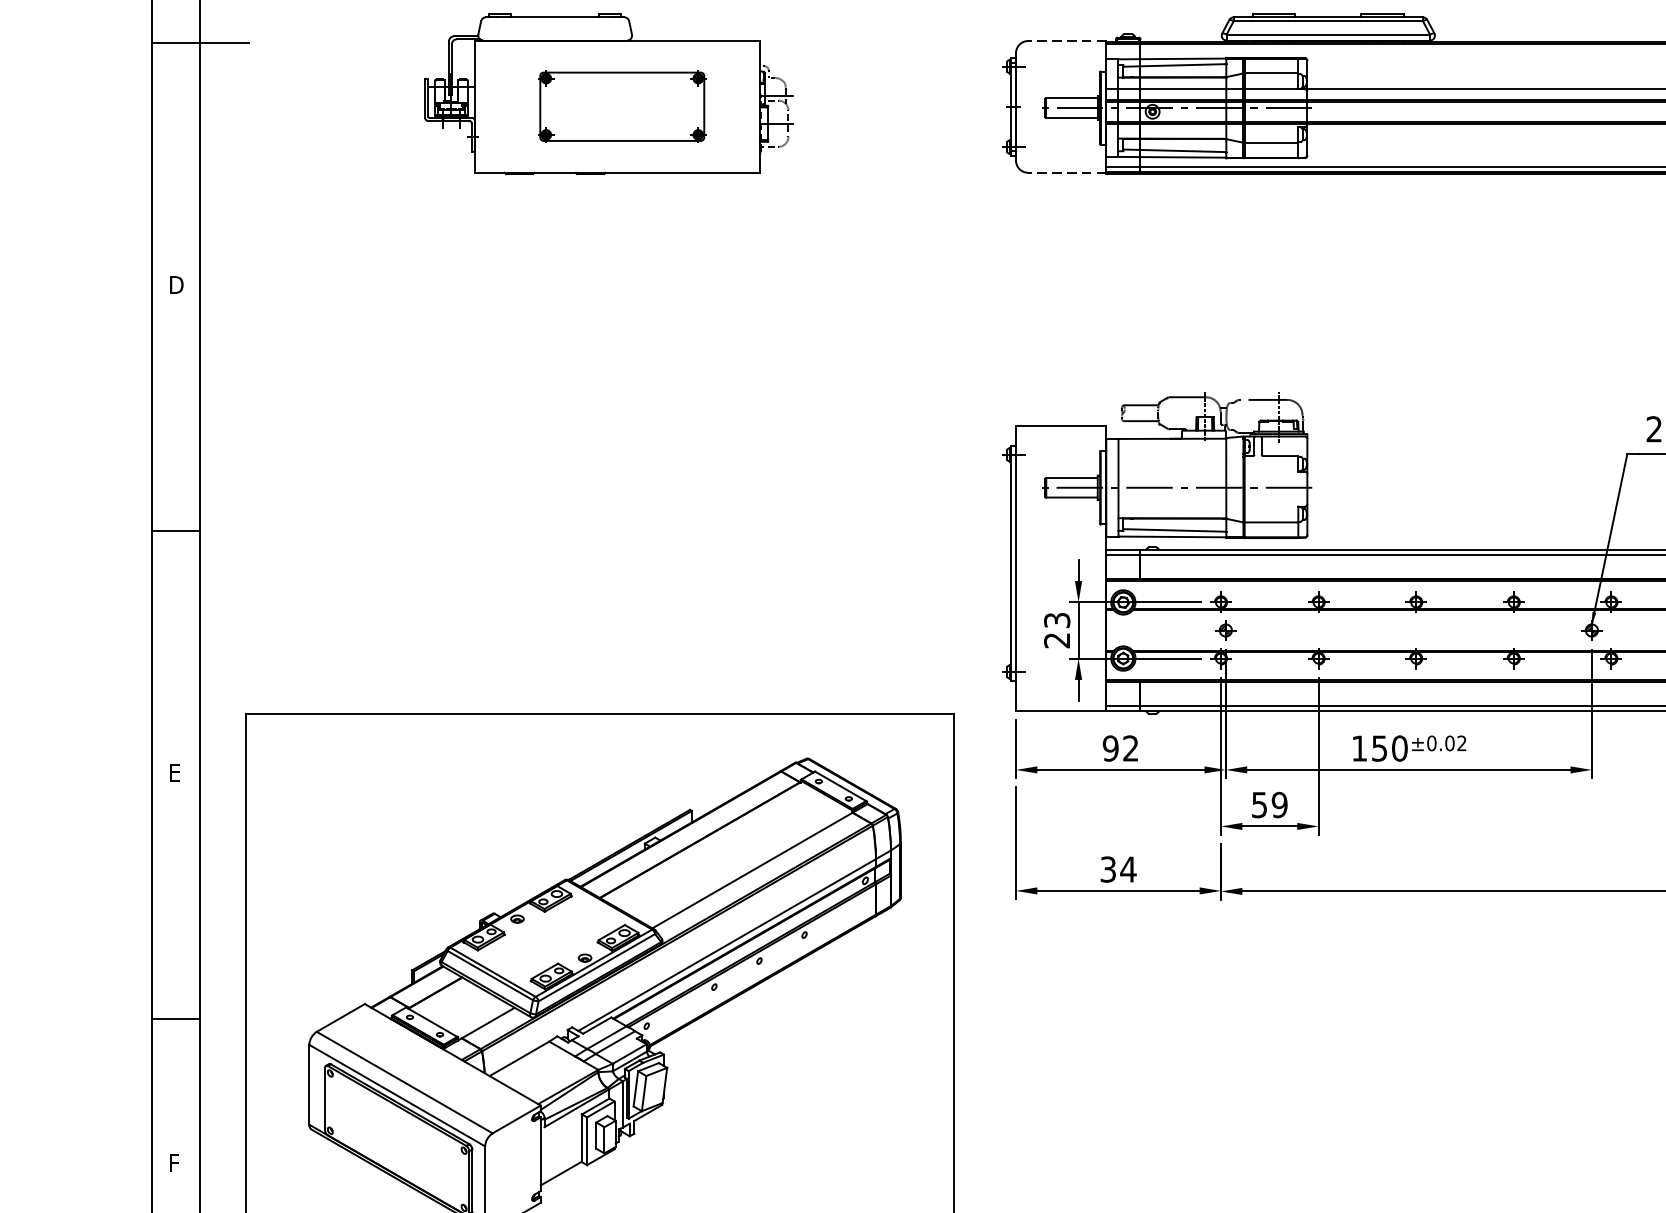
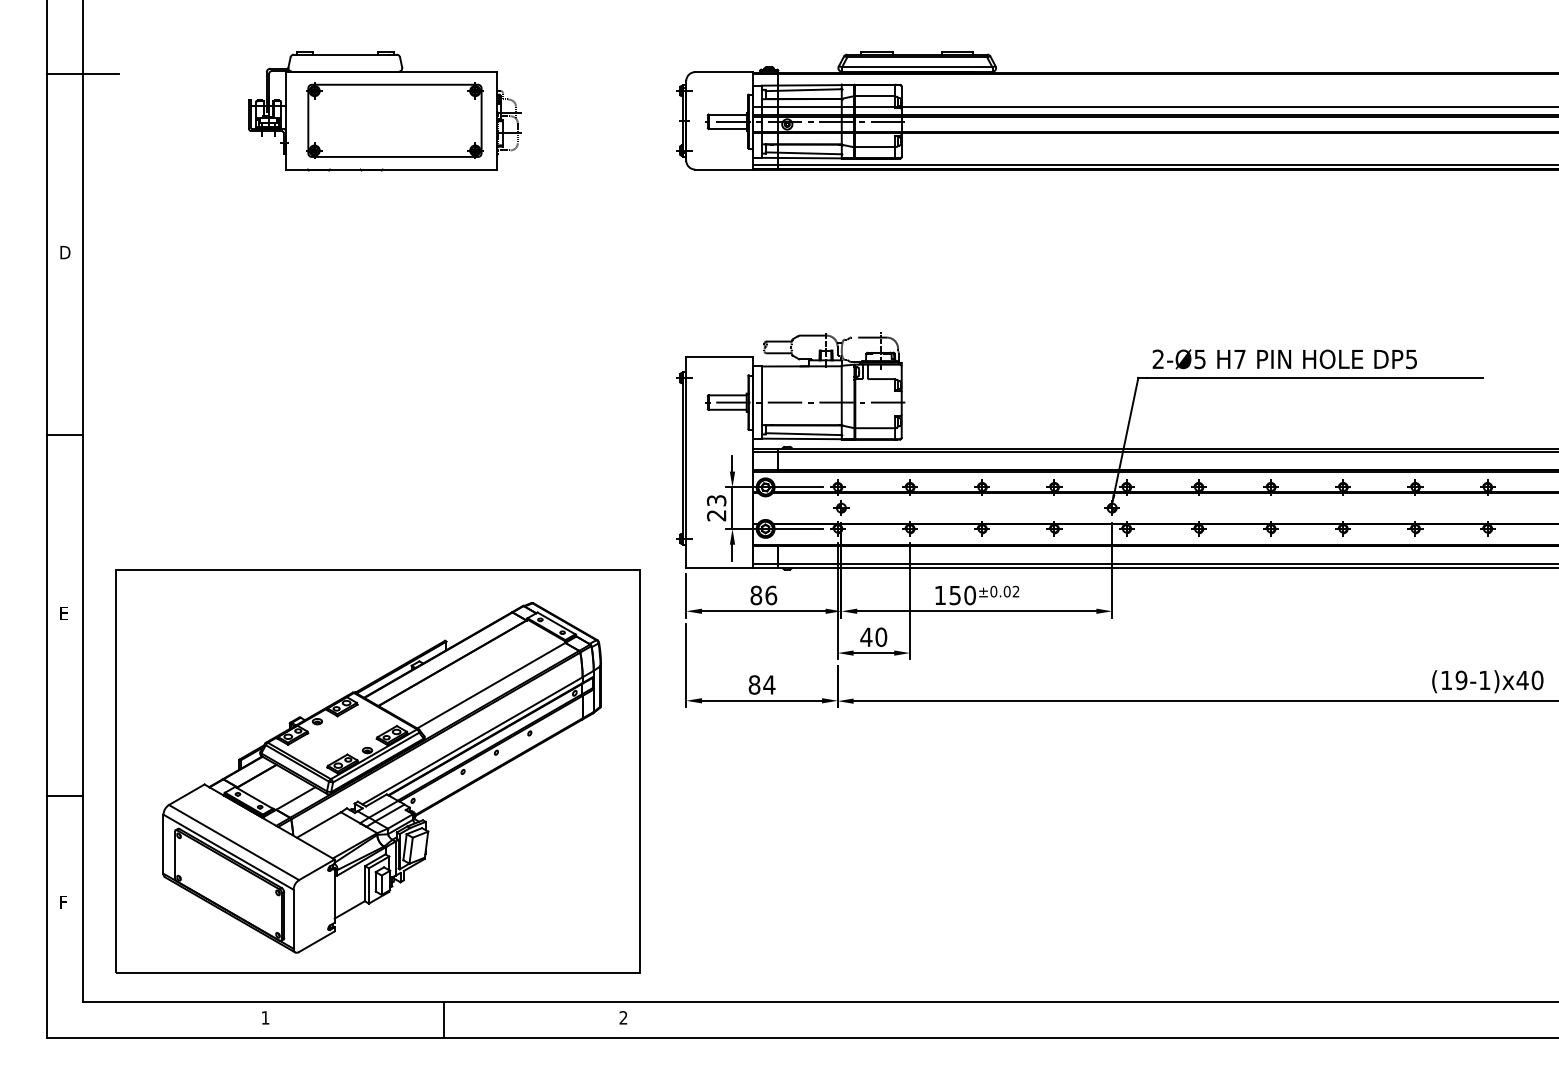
line: (1067, 41) -> (724, 72), dashed -> solid
part: (621, 106) -> (394, 120), size x1.43
line: (1067, 172) -> (724, 169), dashed -> solid
text: (1120, 748) -> (763, 595), 92 -> 86
text: (1269, 805) -> (873, 637), 59 -> 40
text: (1108, 868) -> (754, 684), 34 -> 84

